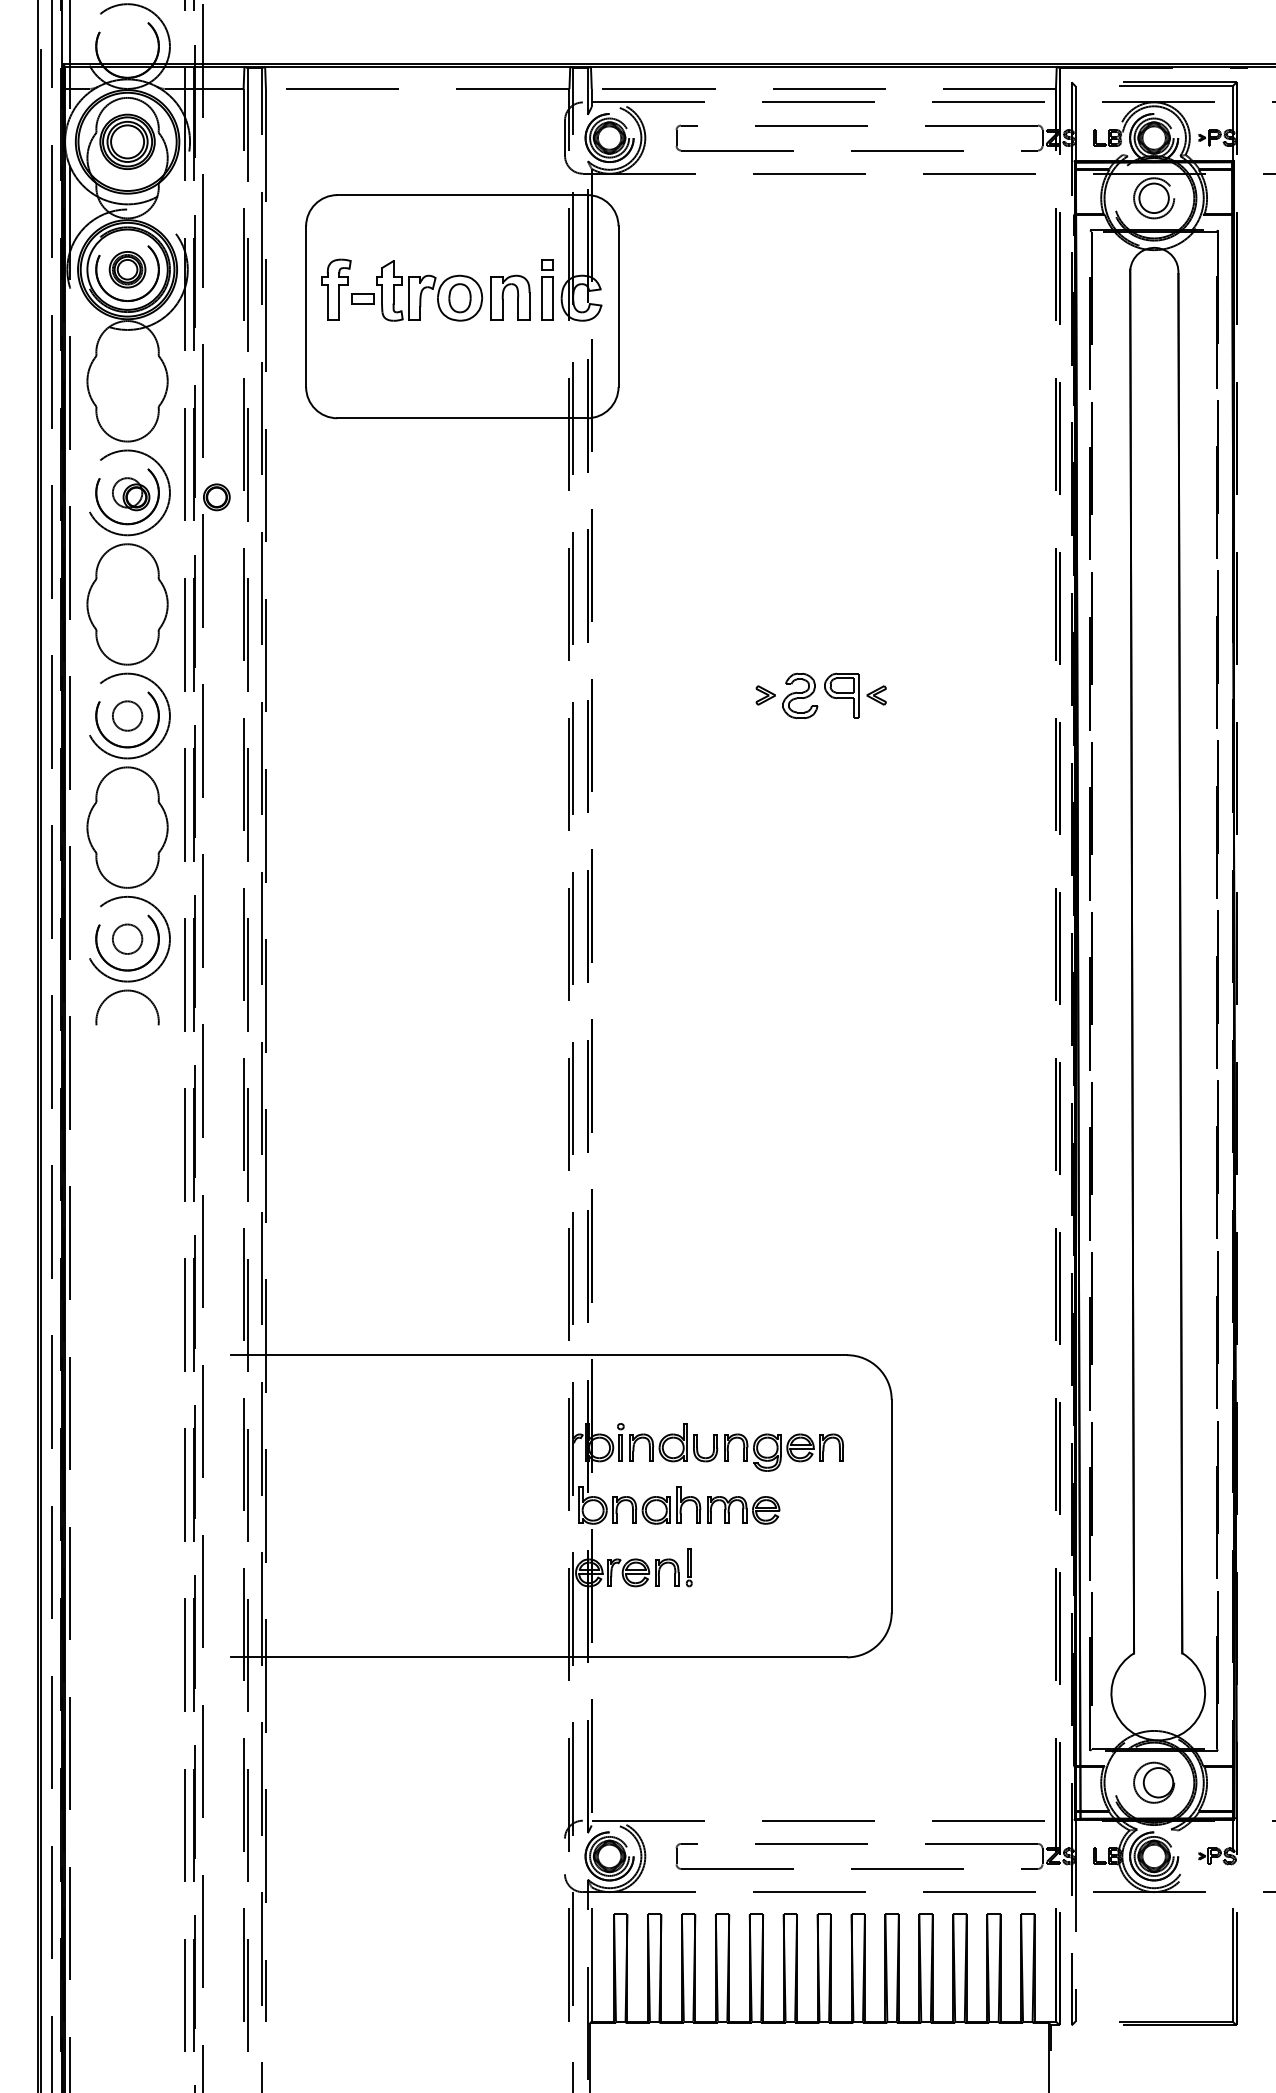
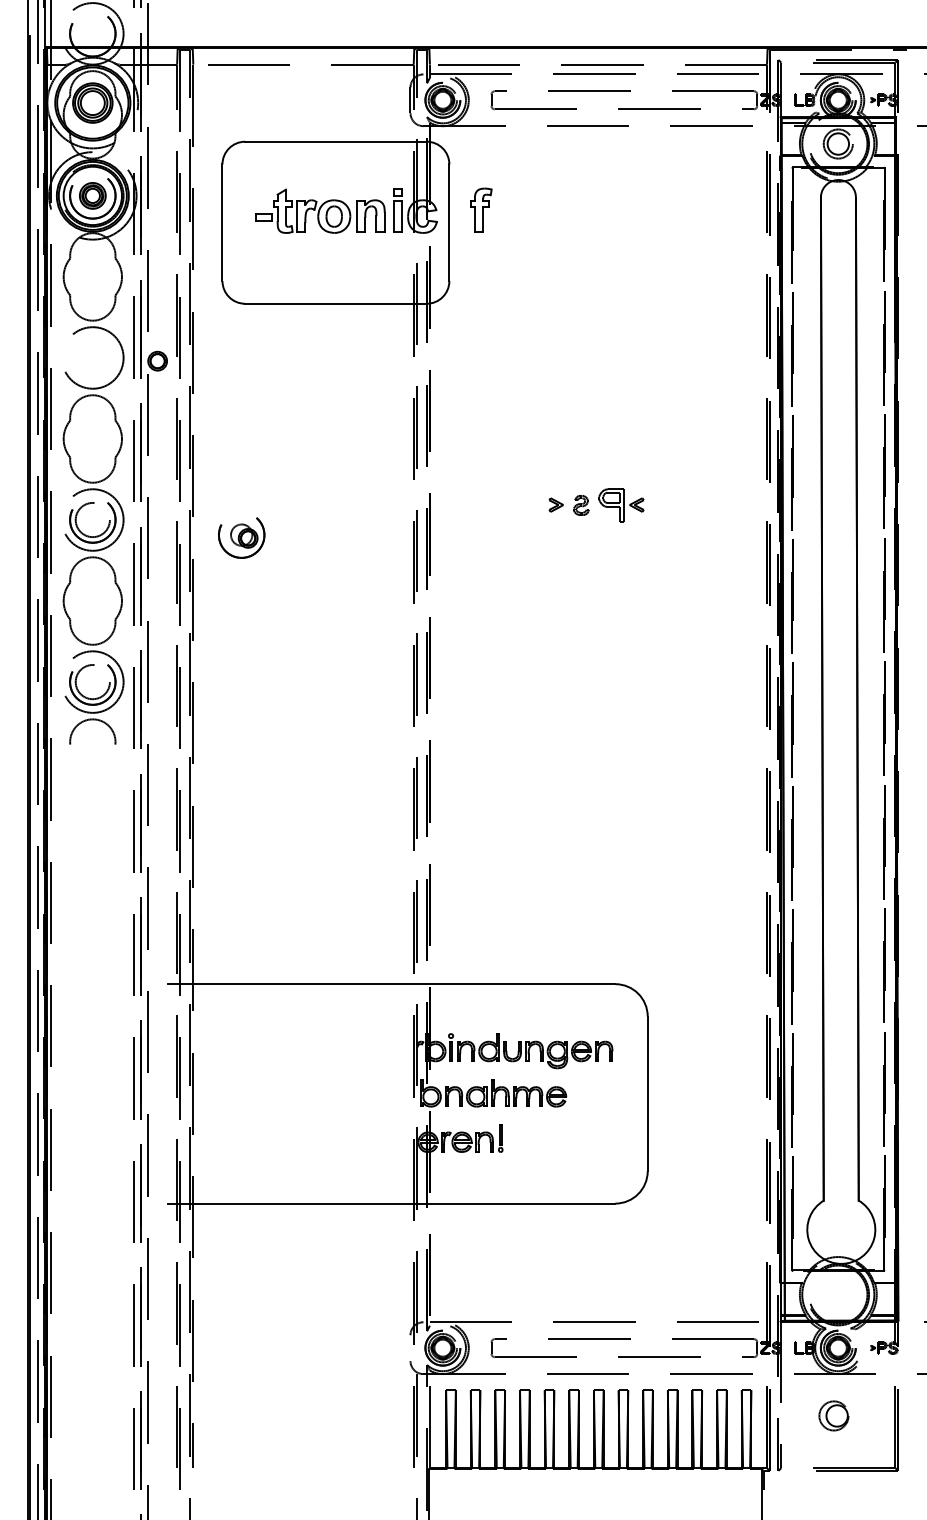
part: (336, 289) -> (481, 210), moved
part: (127, 496) -> (241, 537), moved
part: (800, 695) -> (581, 505), size x0.6
circle: (127, 715) -> (92, 519), size x1.6
circle: (127, 938) -> (92, 681), size x1.6
part: (1154, 1782) -> (834, 1415), moved

